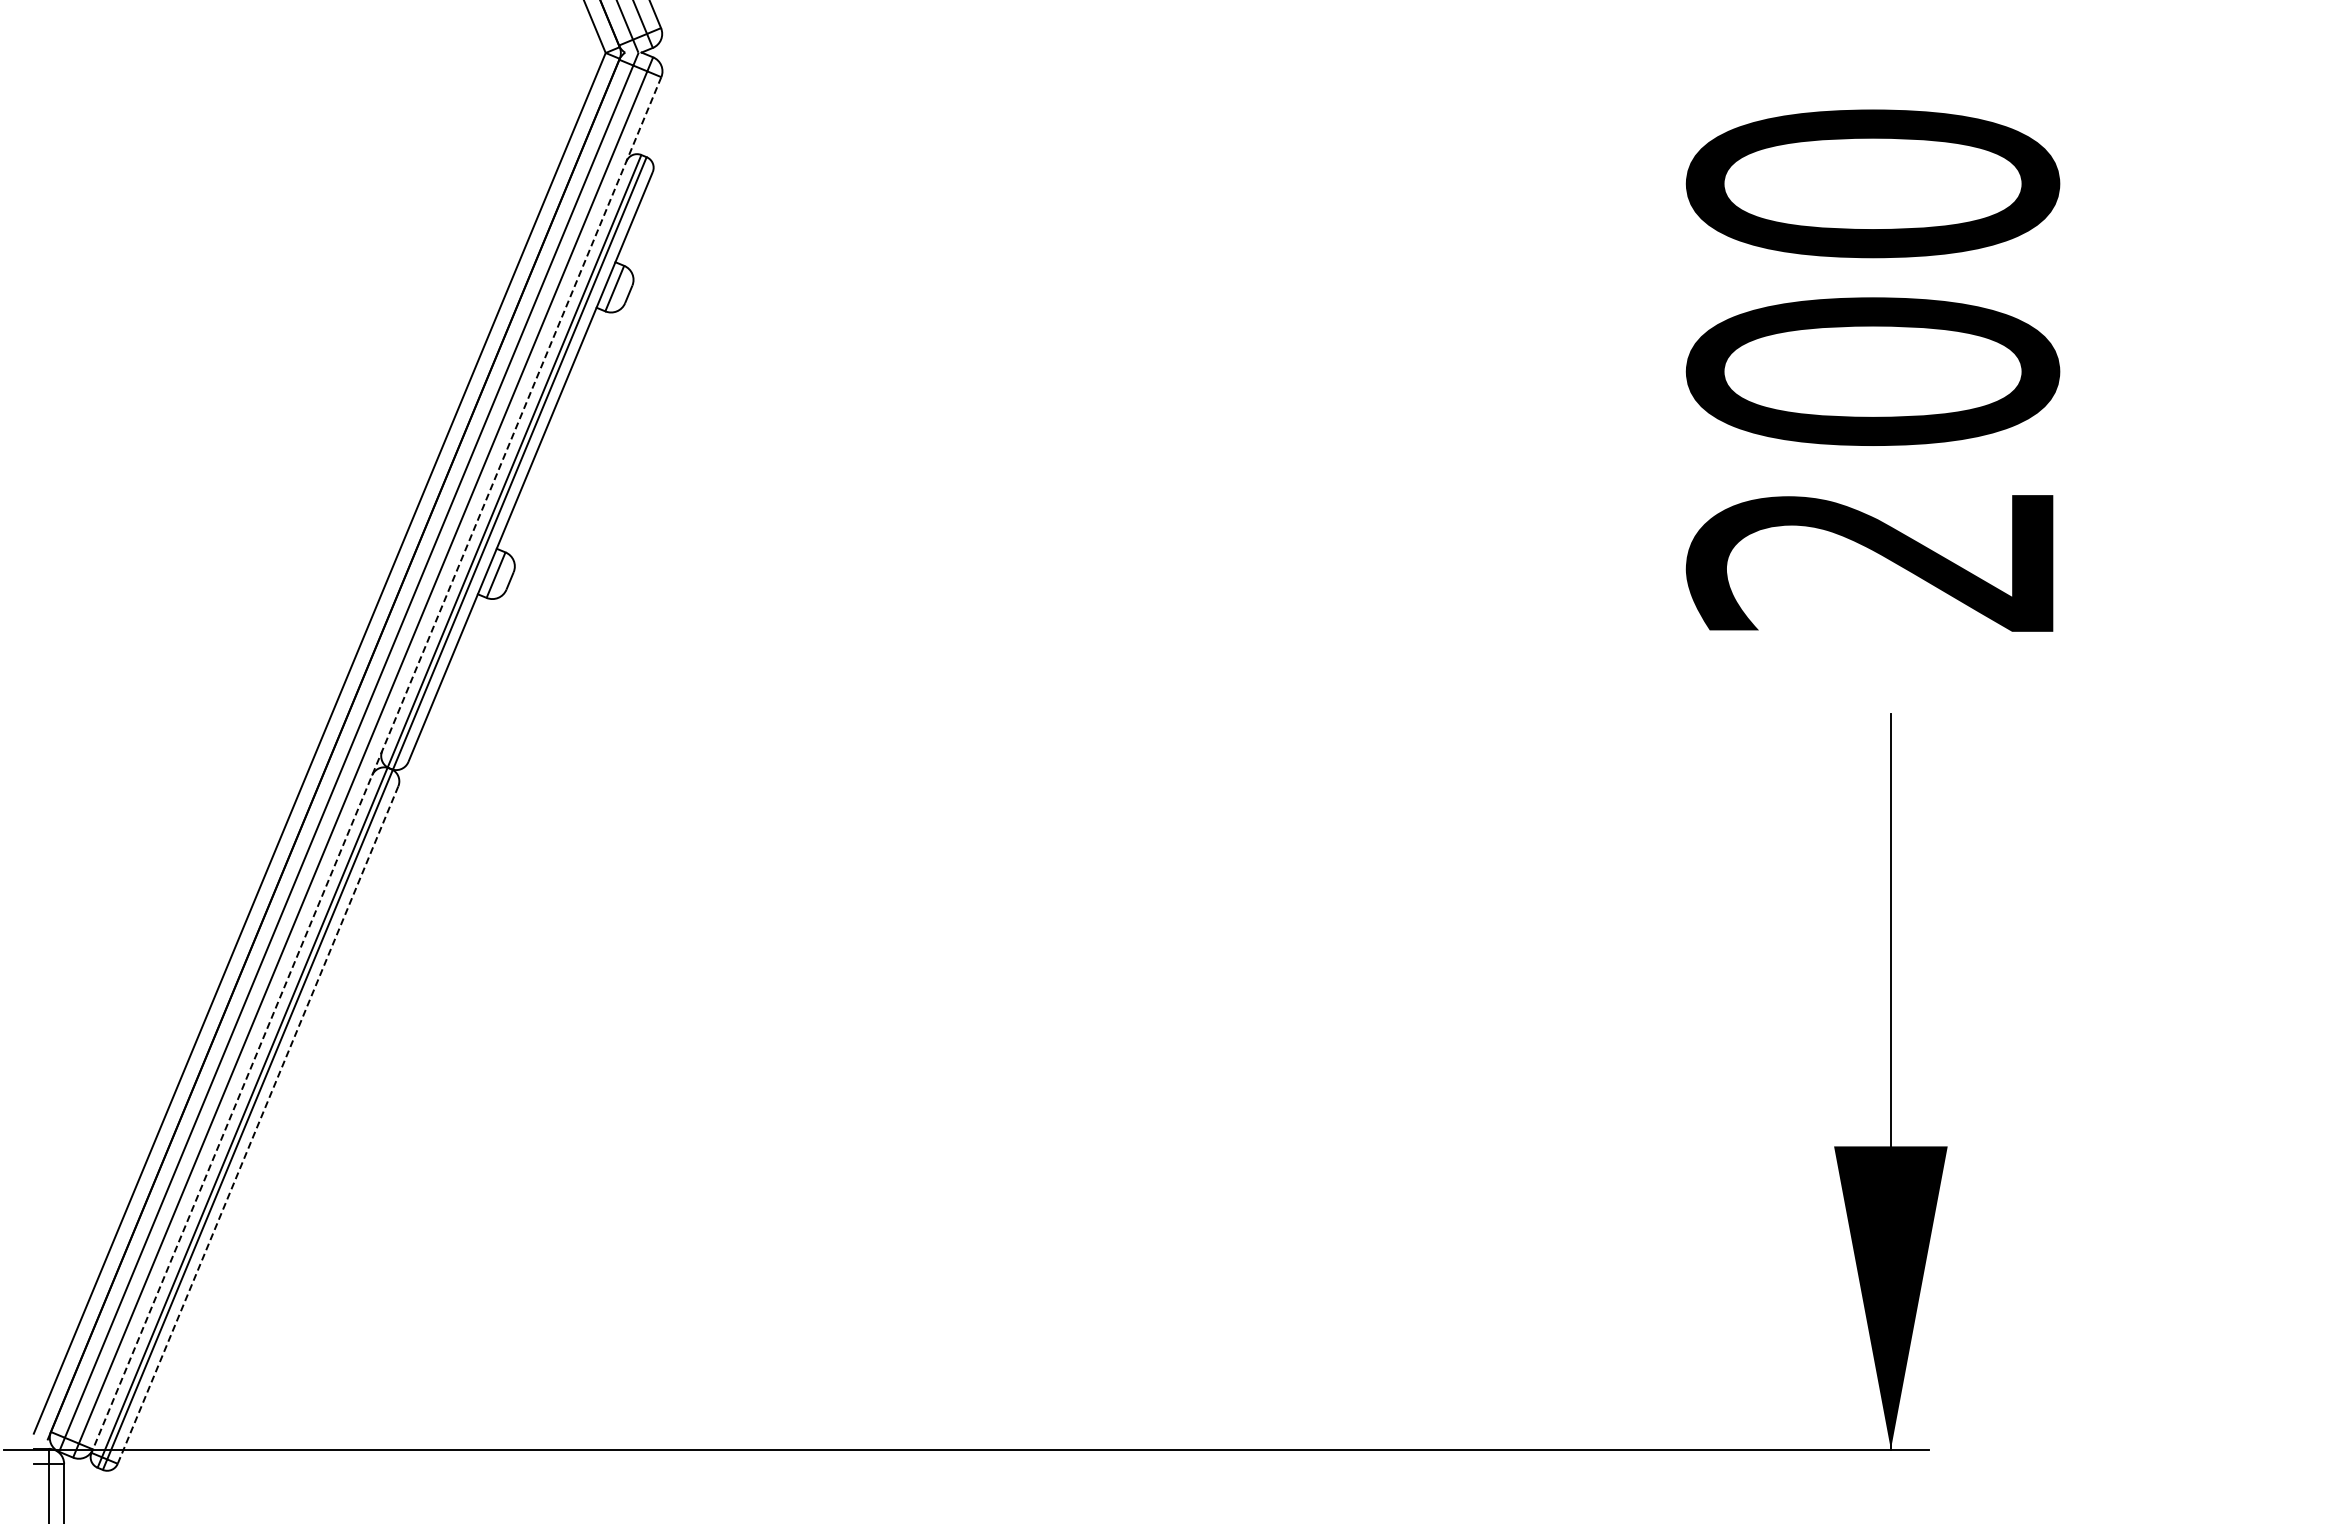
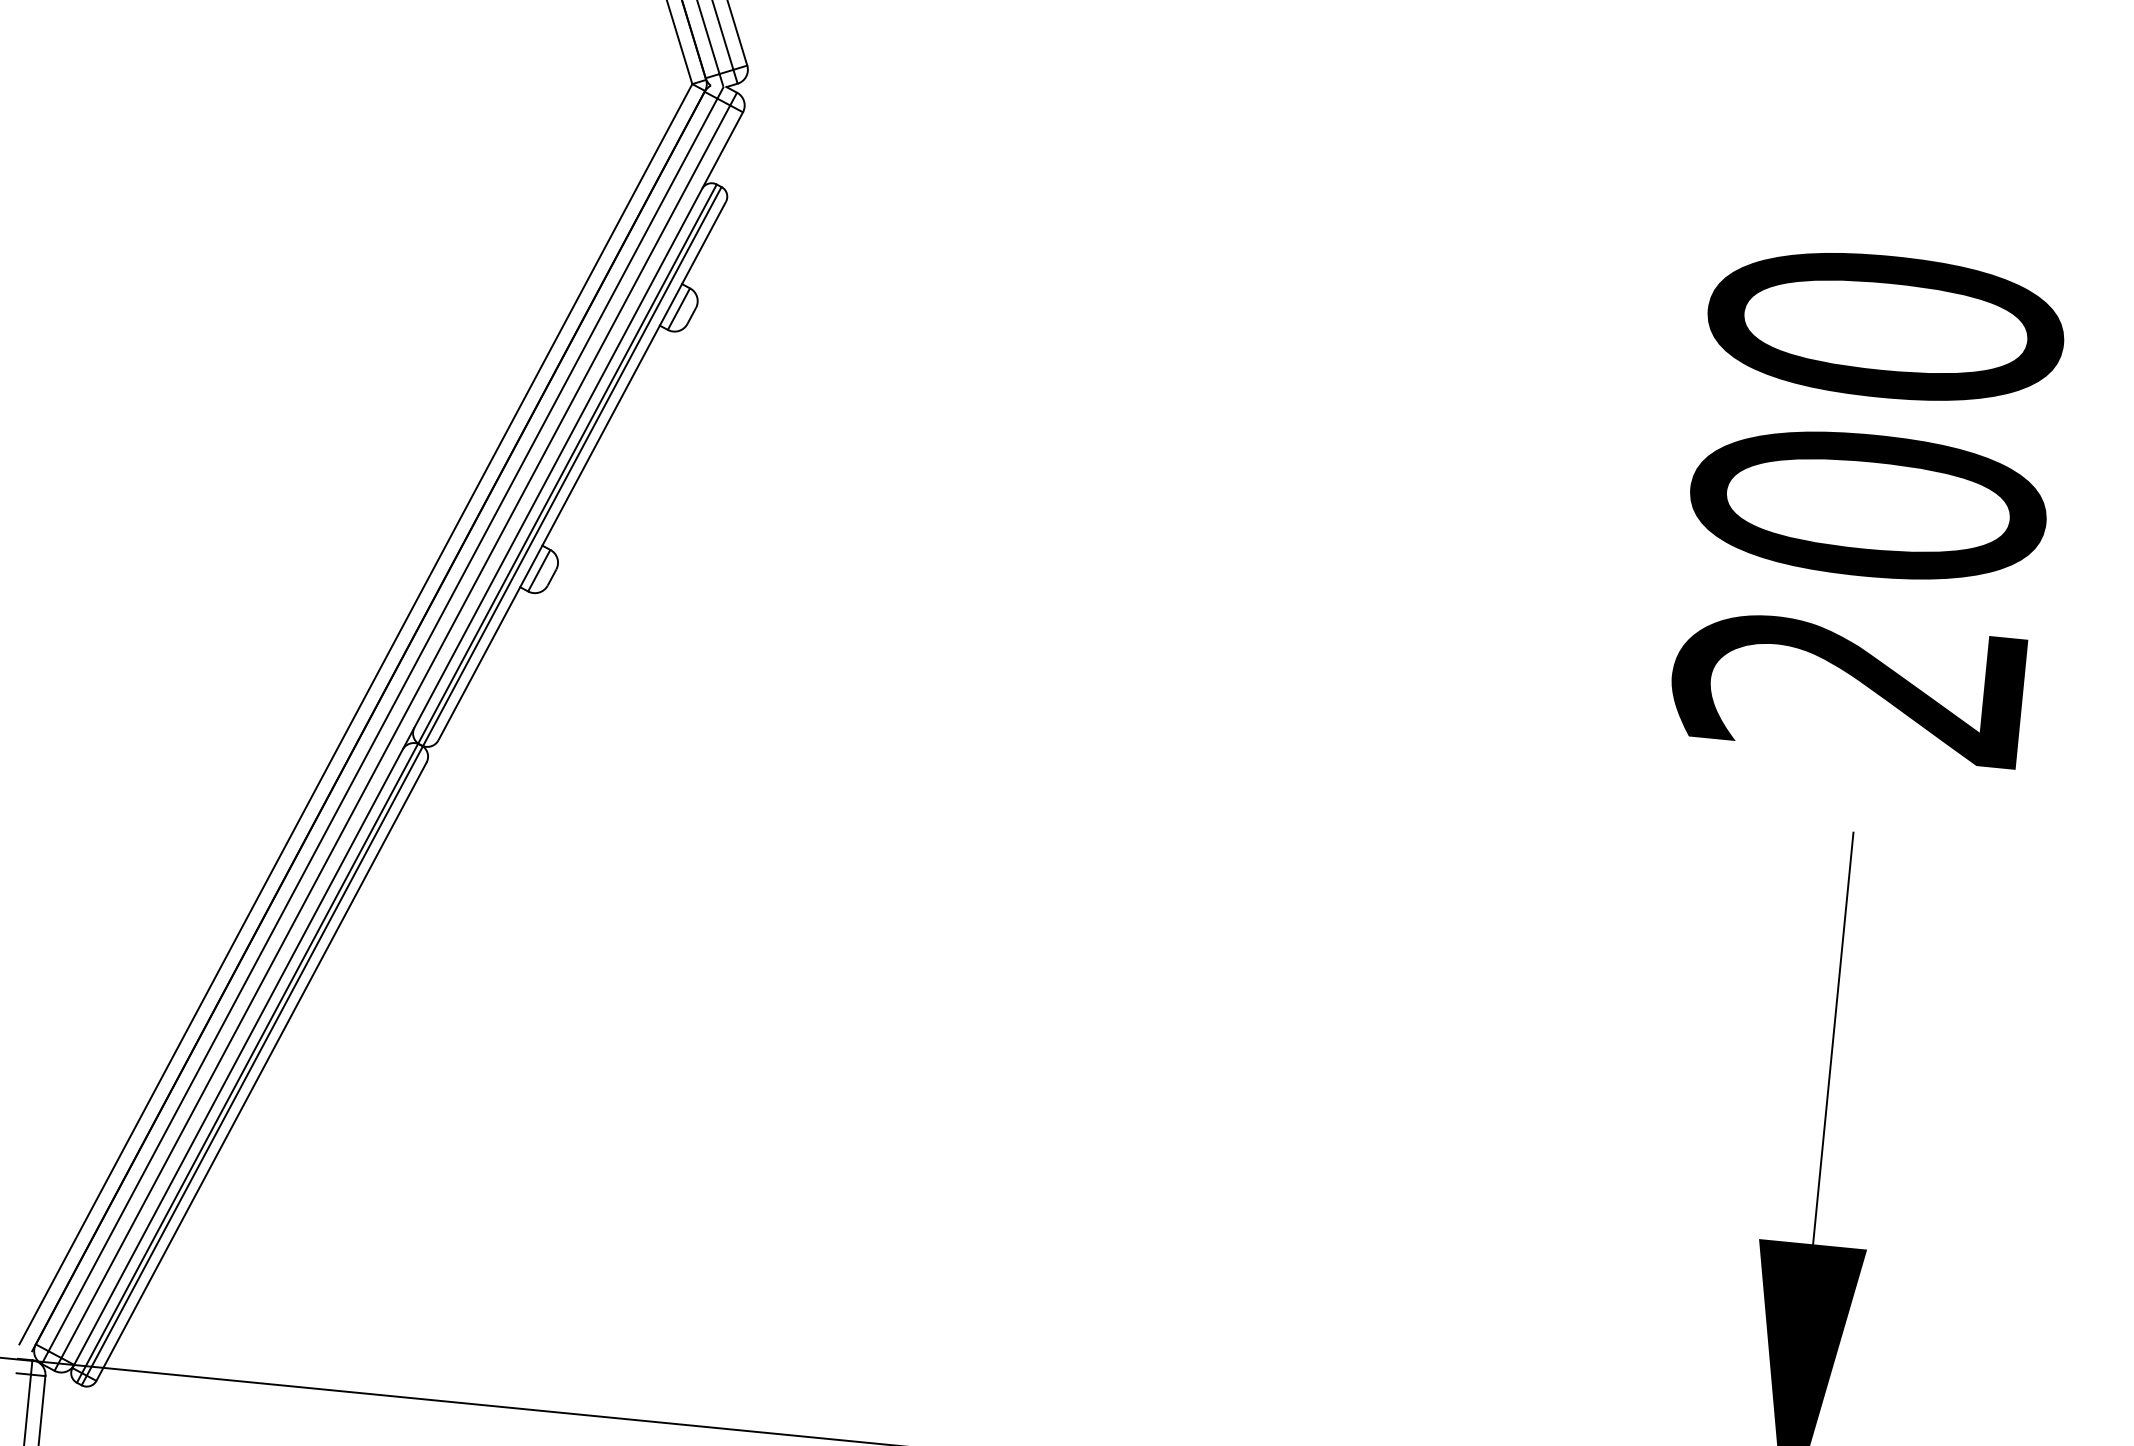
line: (377, 763) -> (408, 738), dashed -> solid
line: (258, 1125) -> (261, 1072), dashed -> solid

